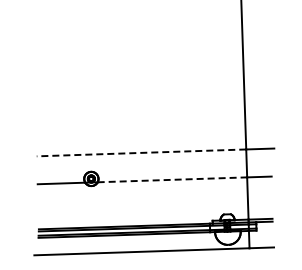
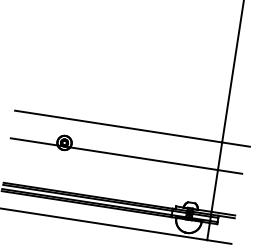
line: (141, 152) -> (118, 126), dashed -> solid
line: (172, 179) -> (144, 158), dashed -> solid

